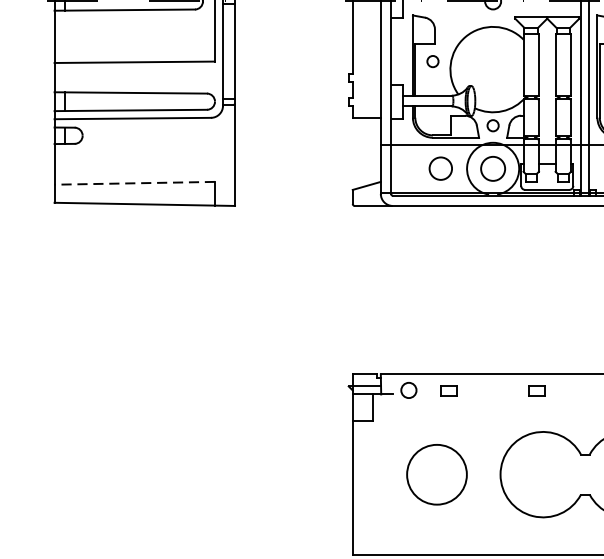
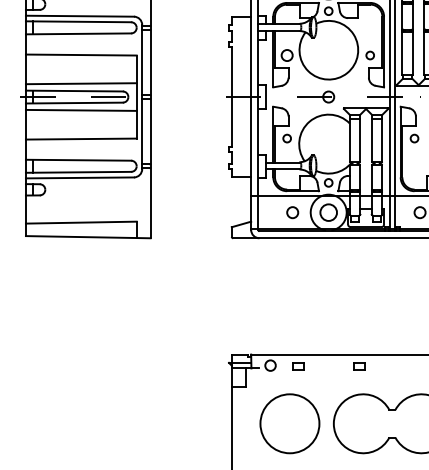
line: (133, 19) -> (80, 109), added
circle: (440, 168) -> (292, 212), size x0.71
line: (133, 183) -> (80, 222), dashed -> solid
circle: (436, 474) -> (289, 423), size x1.43

